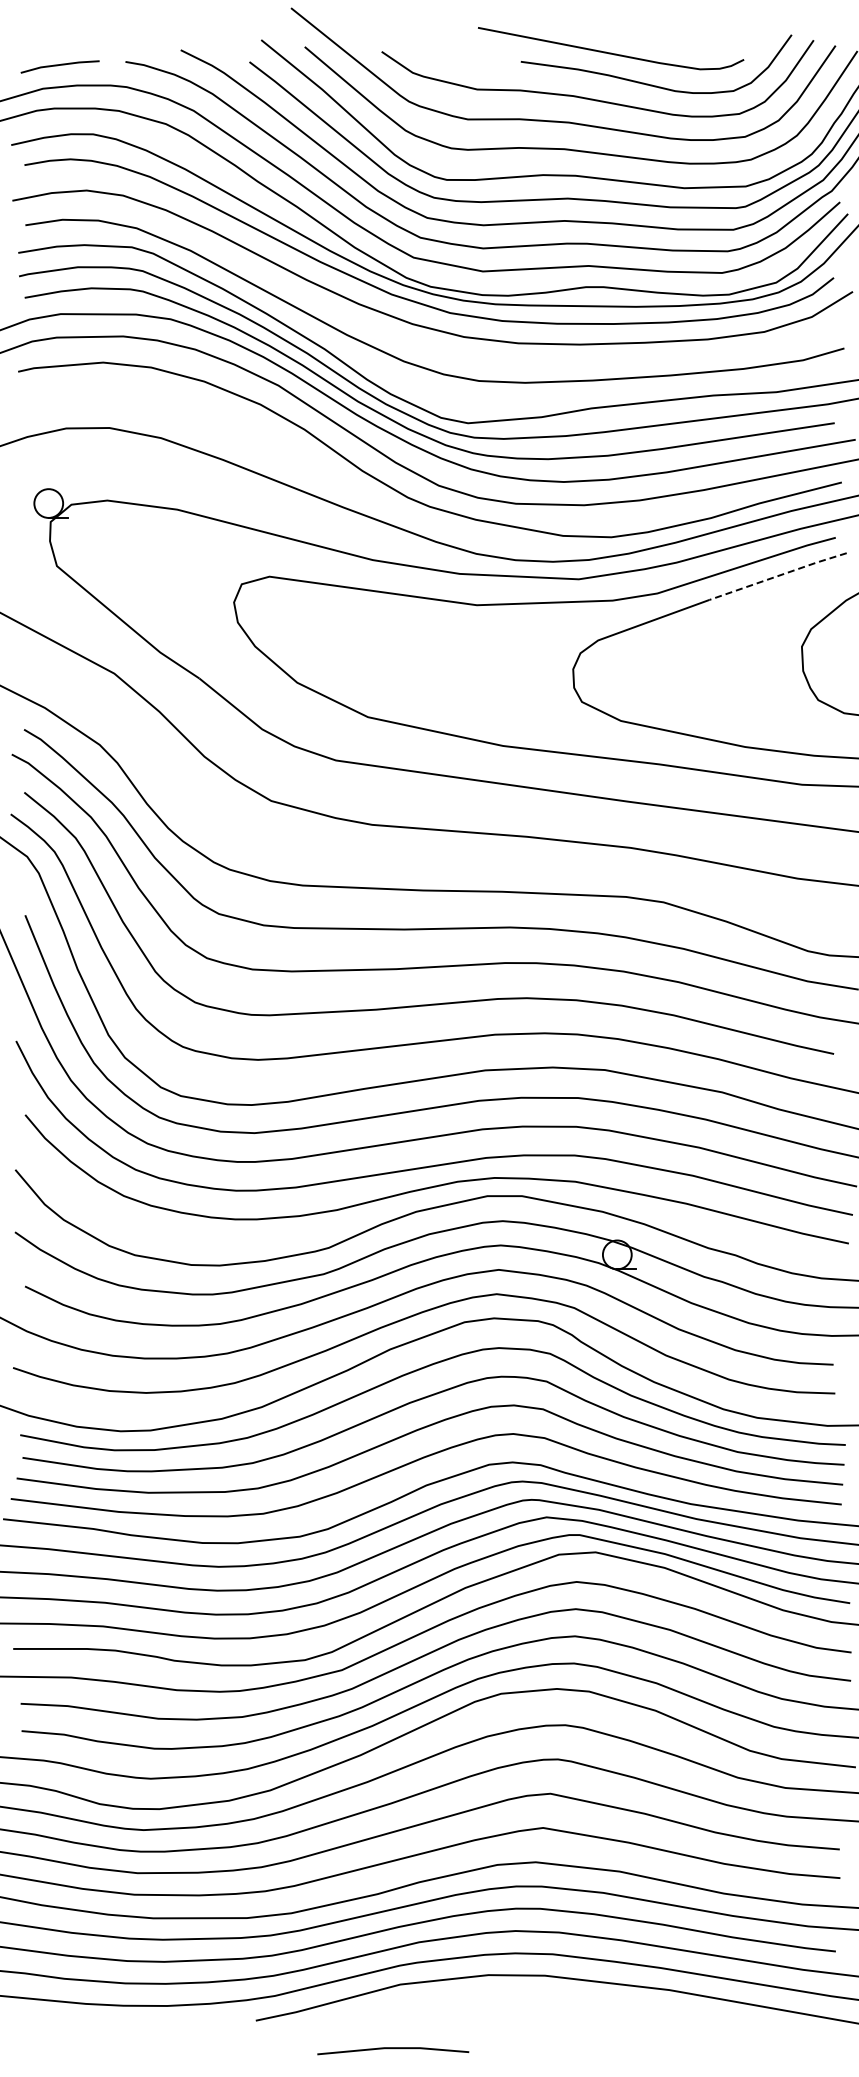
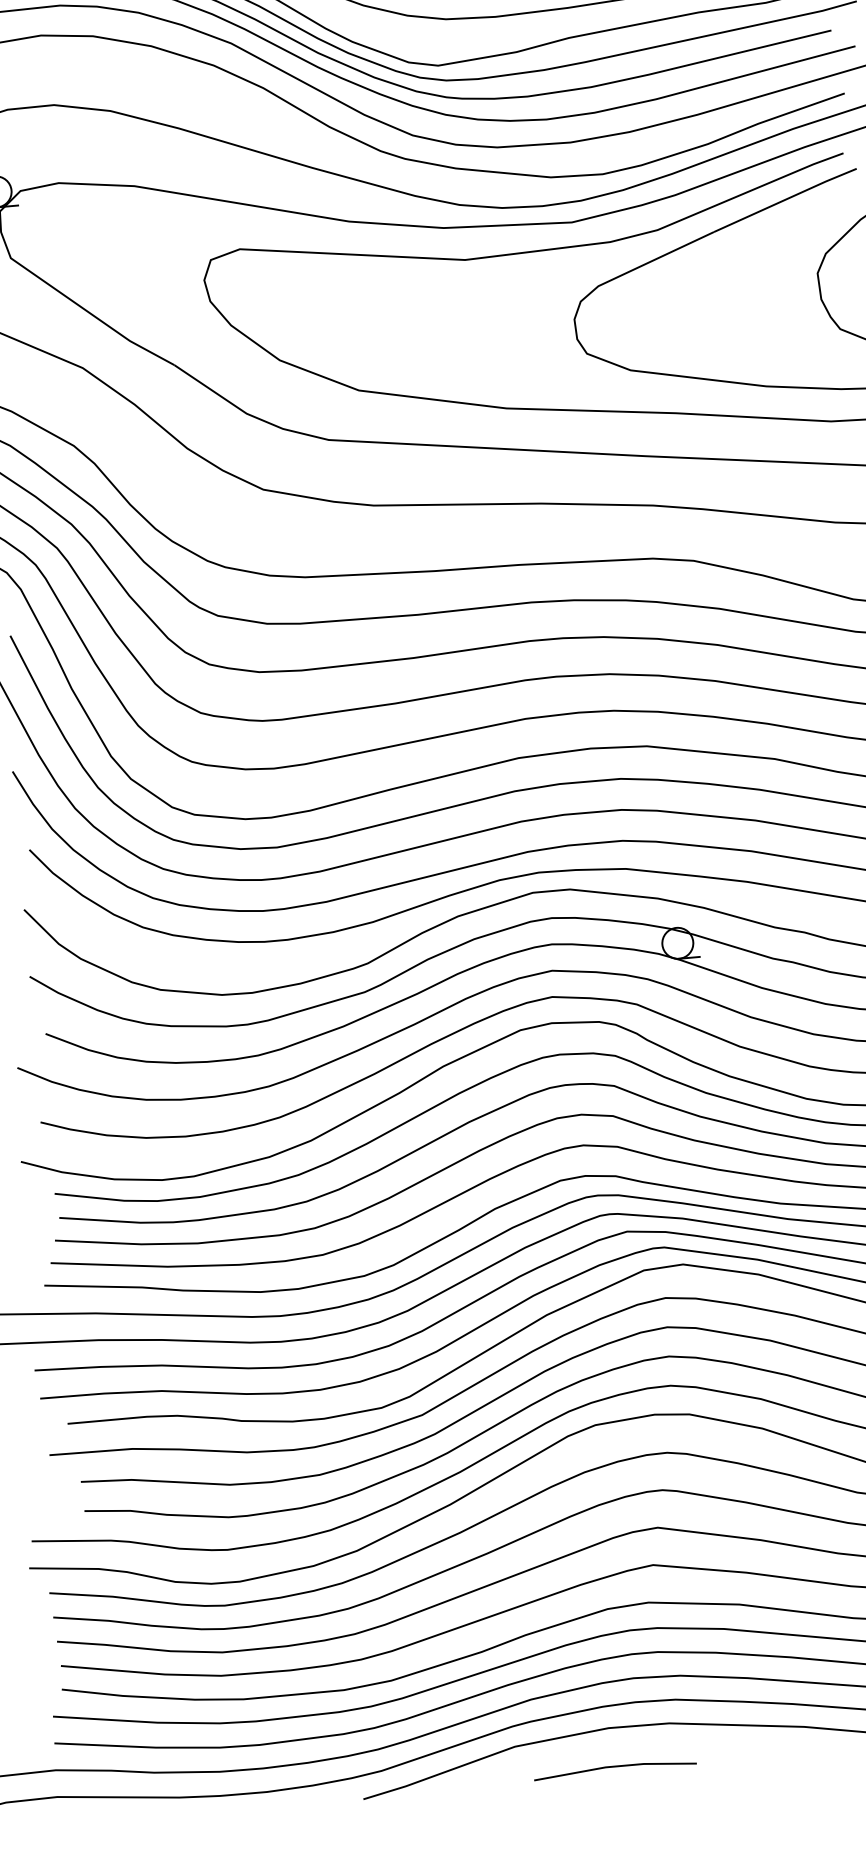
line: (777, 576) -> (784, 200), dashed -> solid
line: (393, 2049) -> (615, 1767), moved

